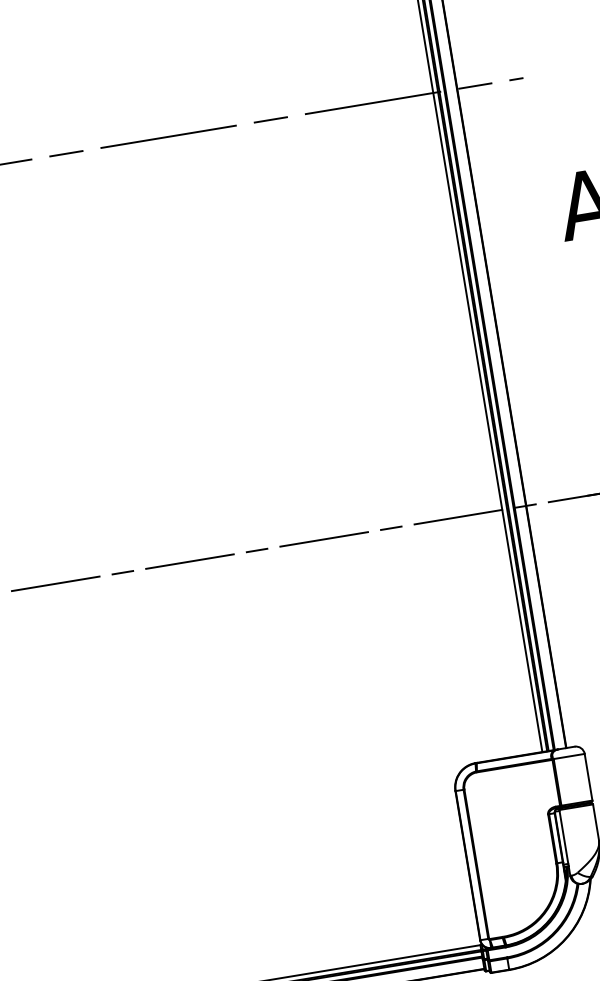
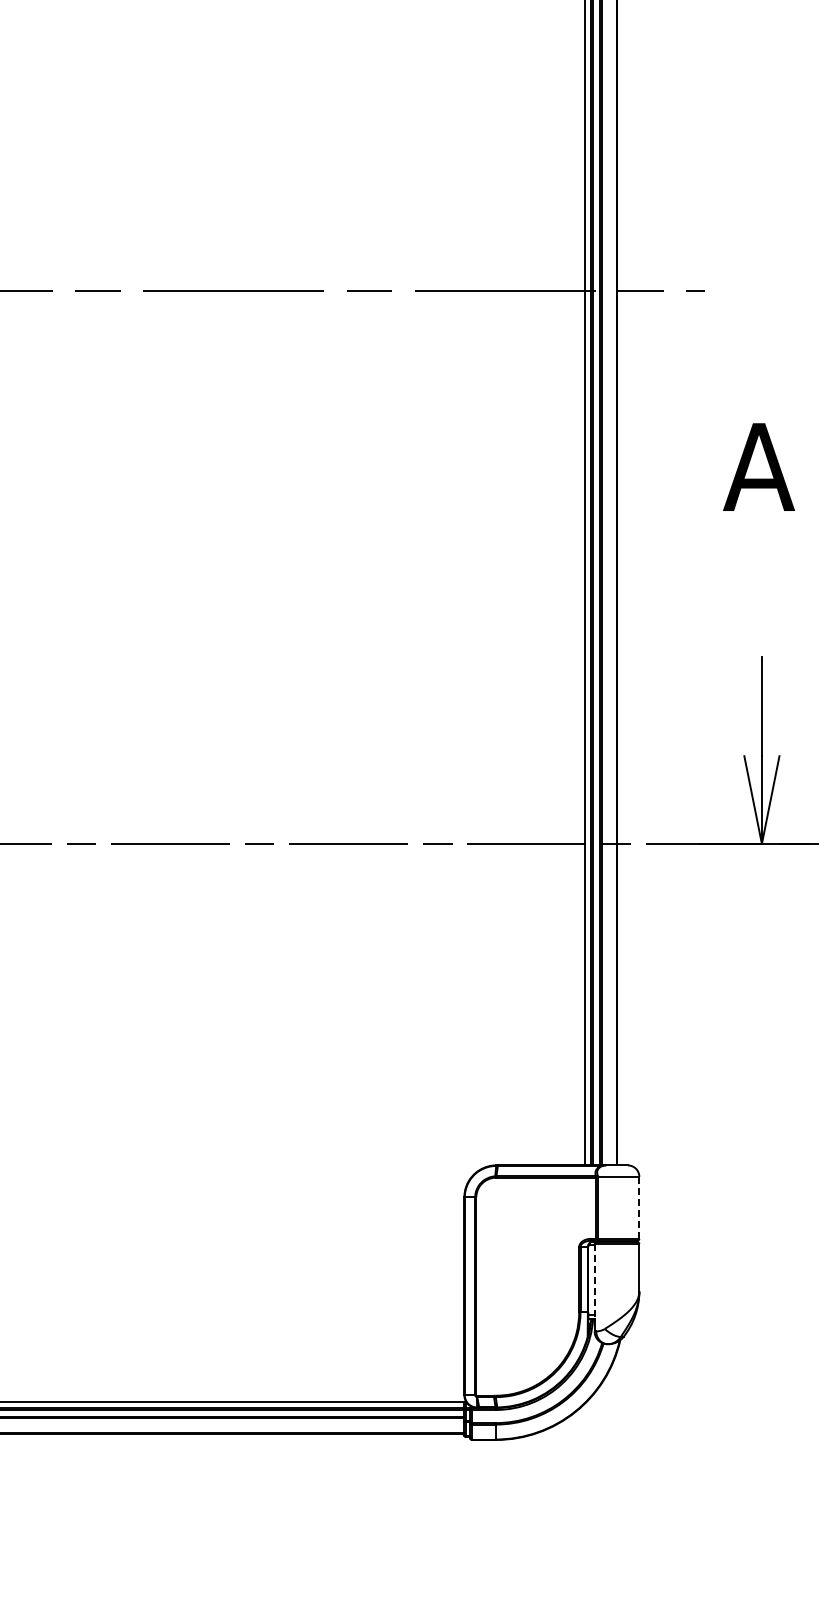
line: (588, 776) -> (639, 1207), solid -> dashed
line: (563, 838) -> (594, 1281), solid -> dashed

